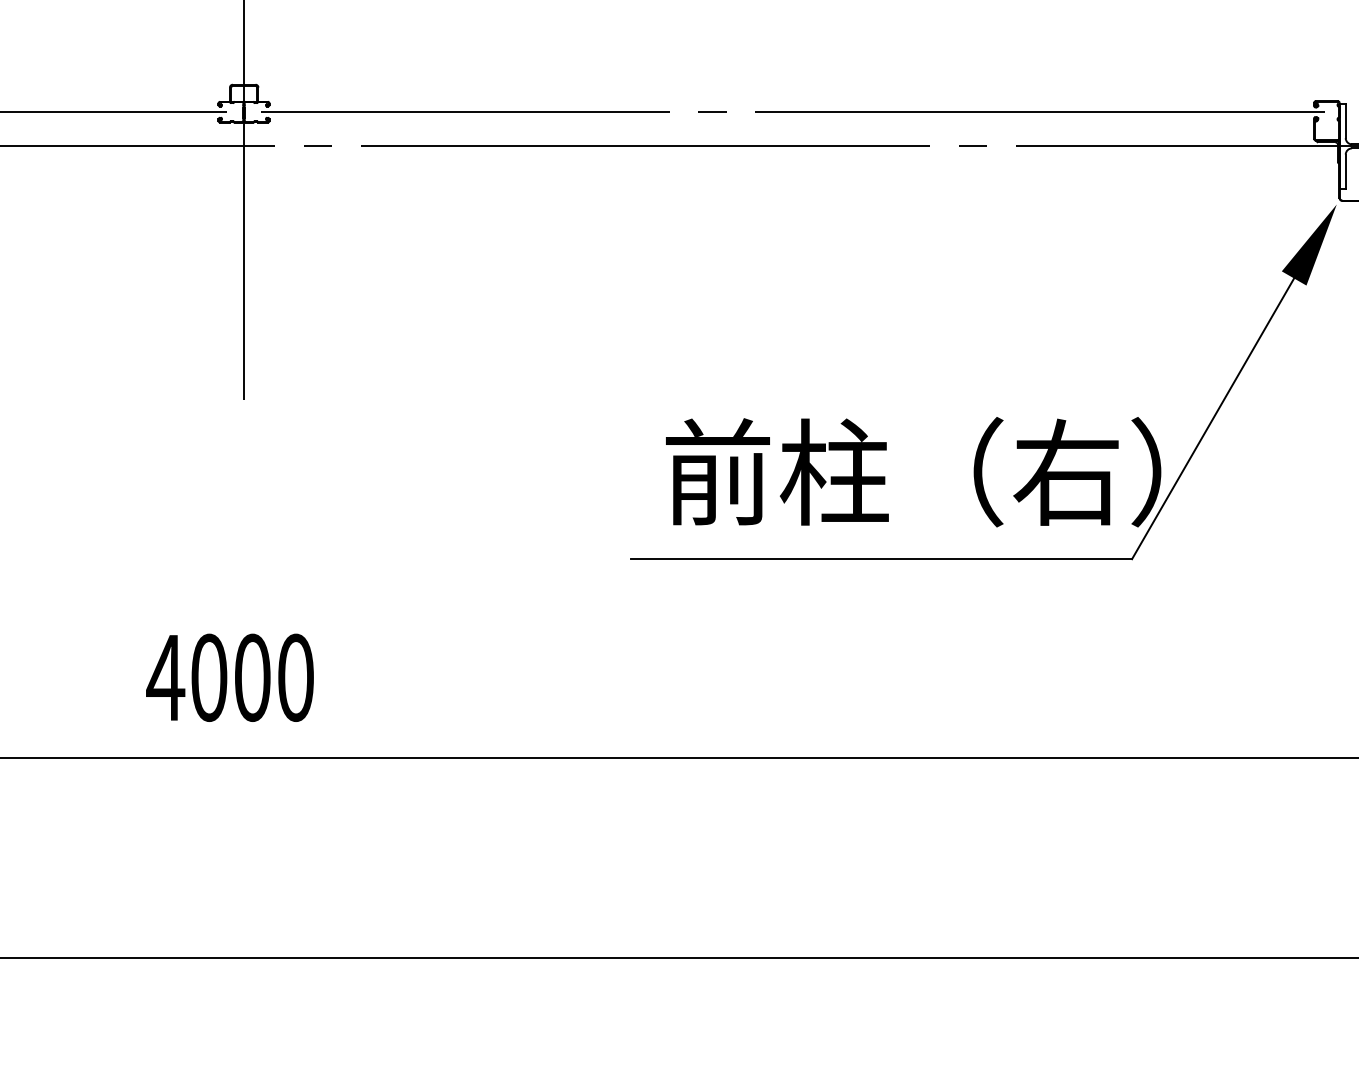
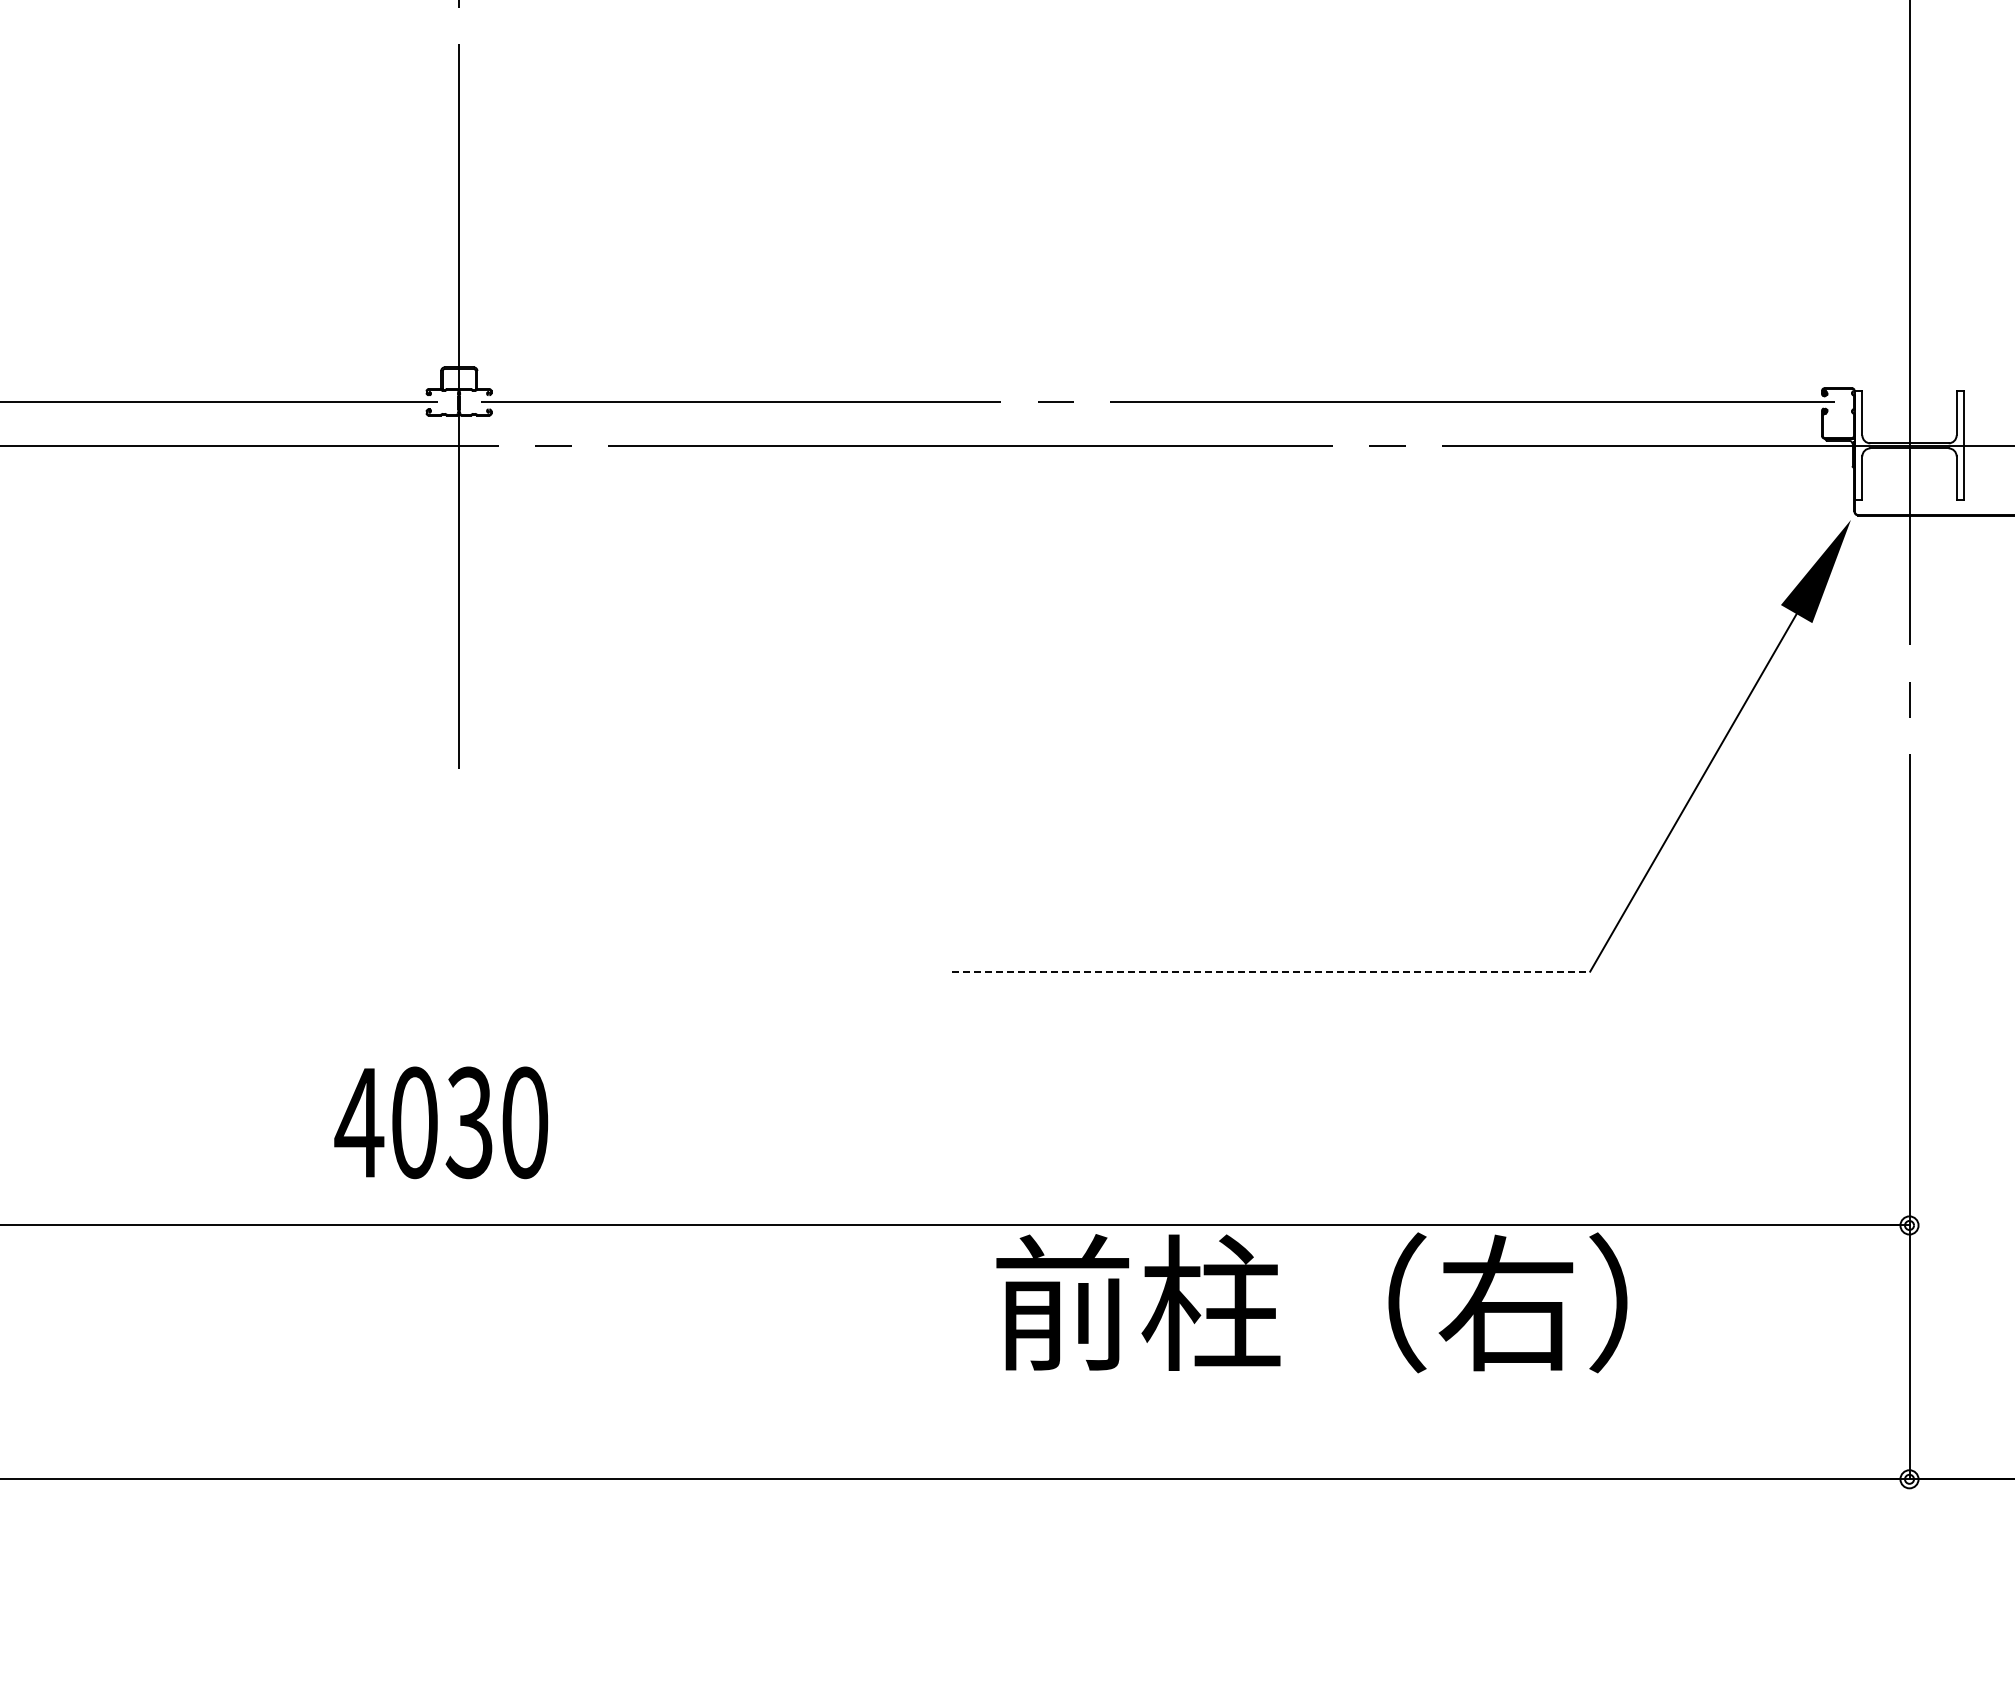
text: (913, 471) -> (1311, 1302), moved
line: (881, 559) -> (1271, 971), solid -> dashed
text: (251, 677) -> (468, 1122), 4000 -> 4030

